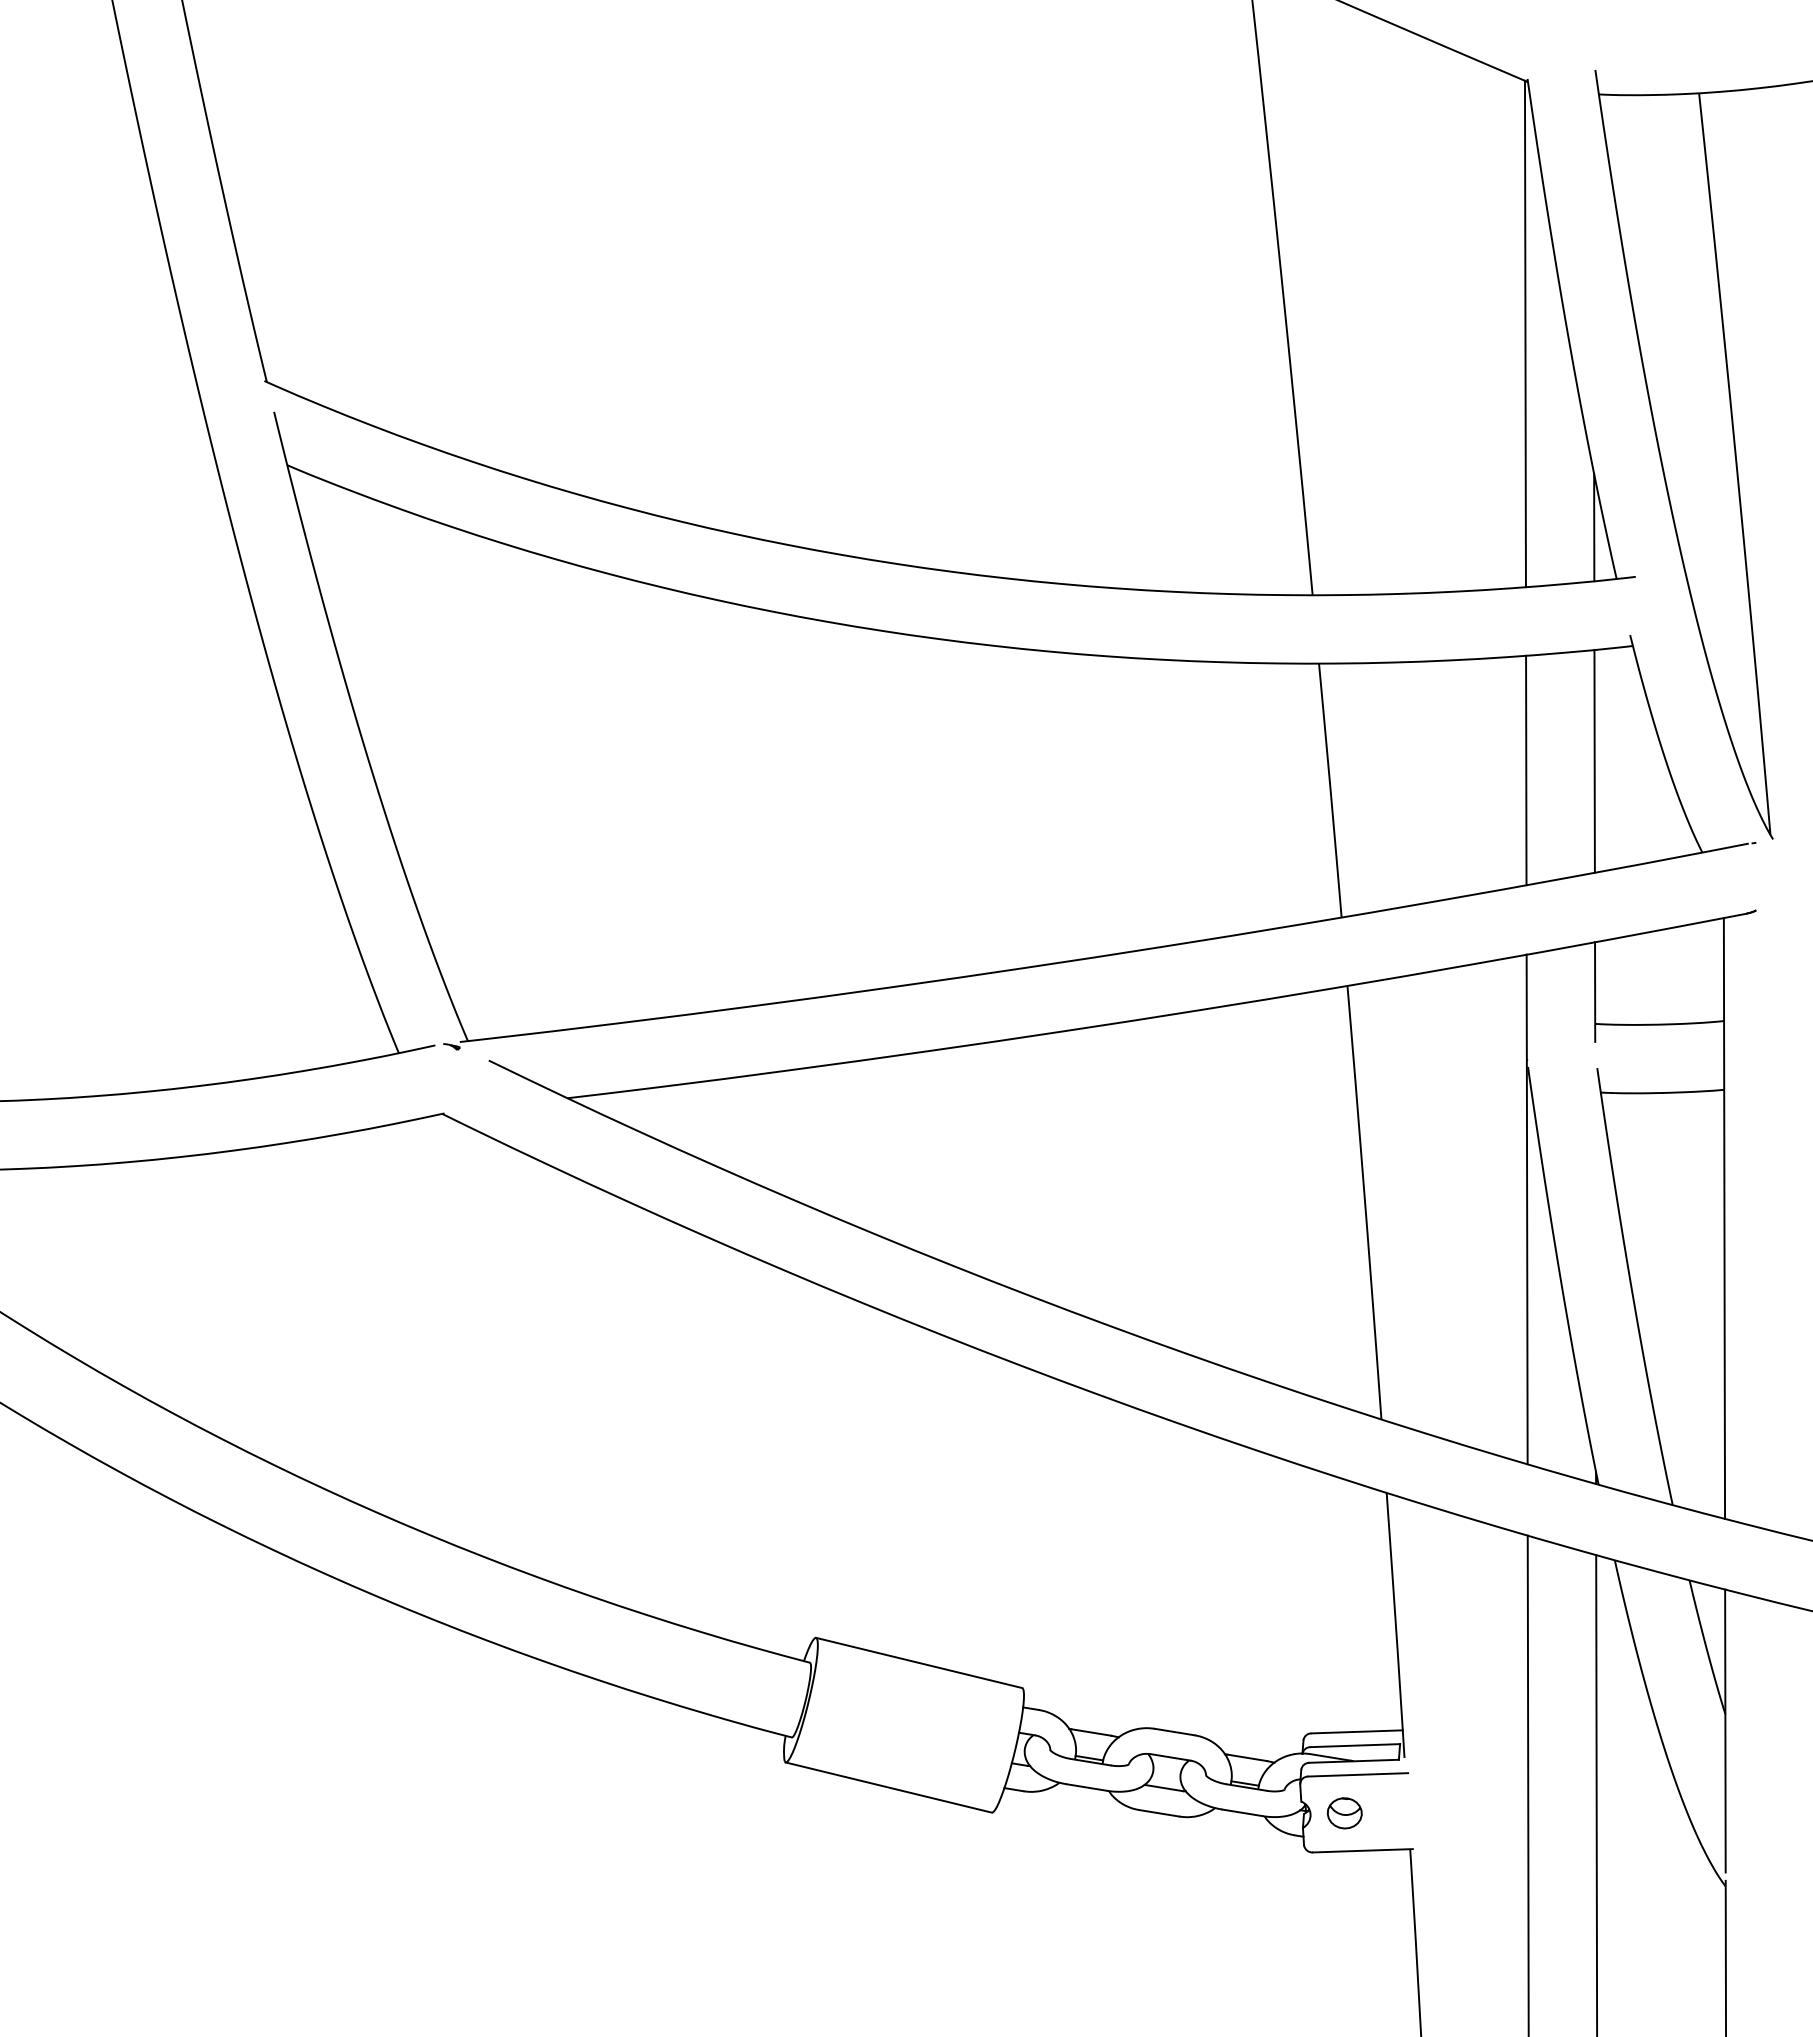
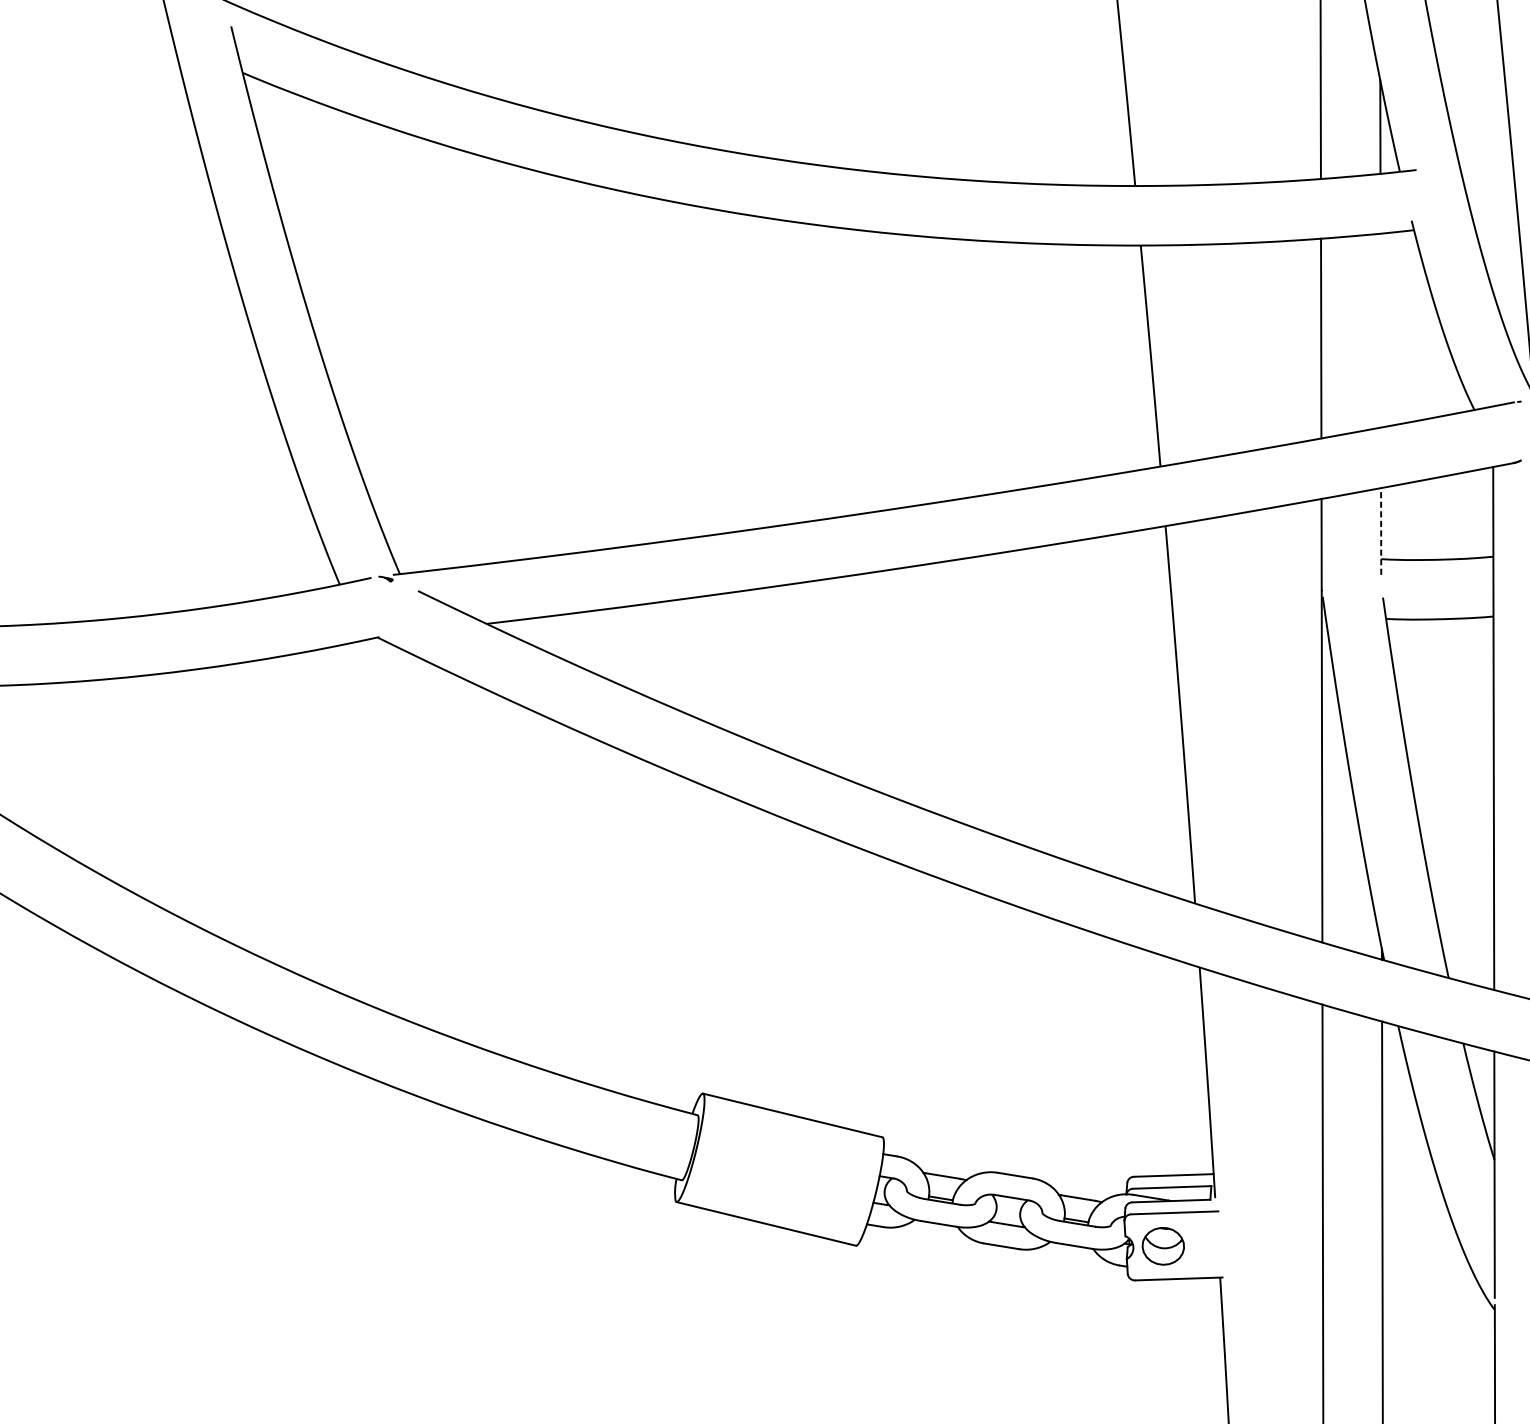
line: (1594, 760) -> (1380, 329), removed
line: (1595, 992) -> (1381, 531), solid -> dashed
part: (1344, 1813) -> (1162, 1246), size x1.4

